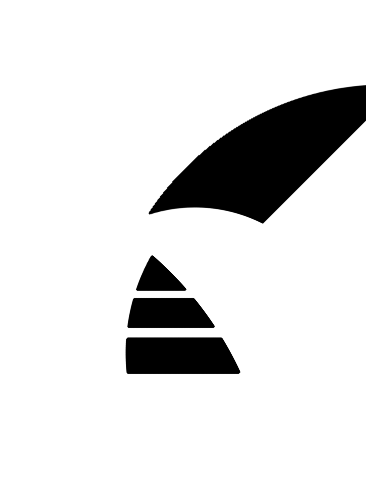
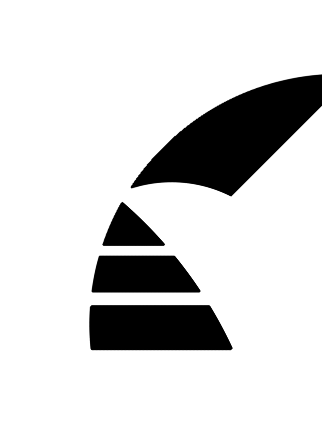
part: (182, 314) -> (160, 276), size x1.43

